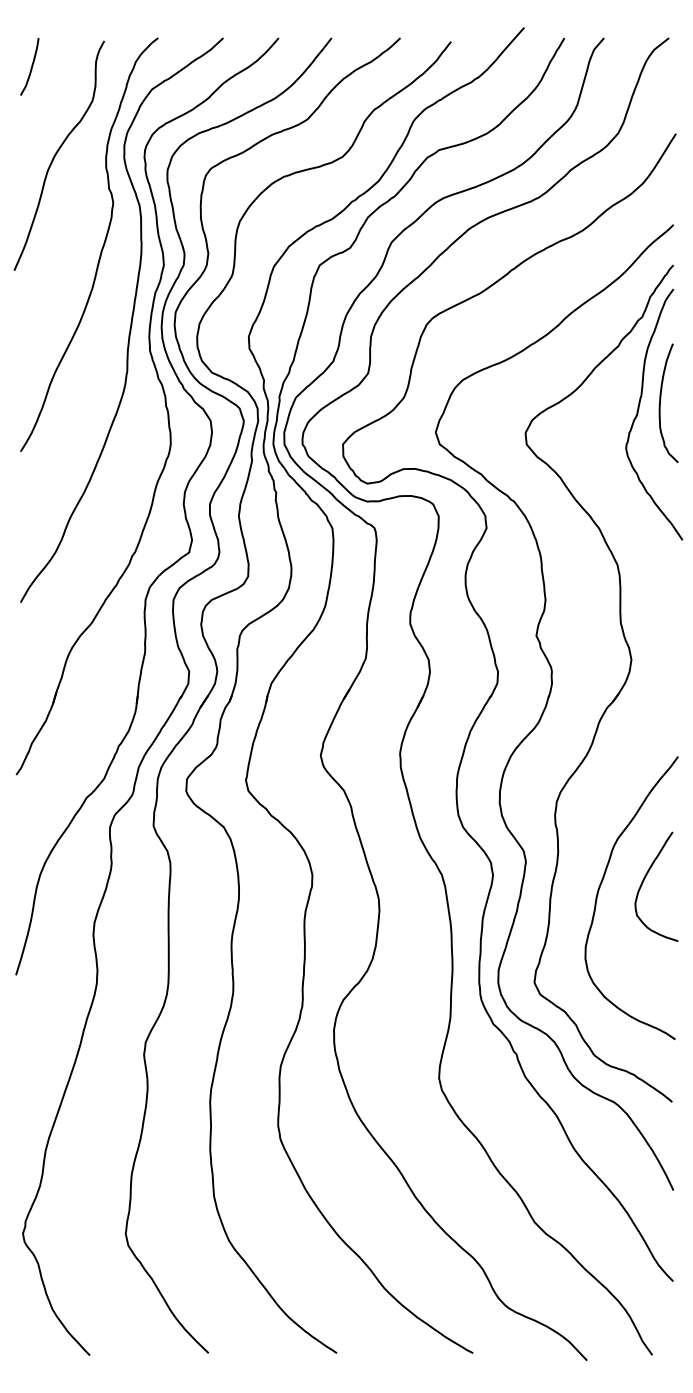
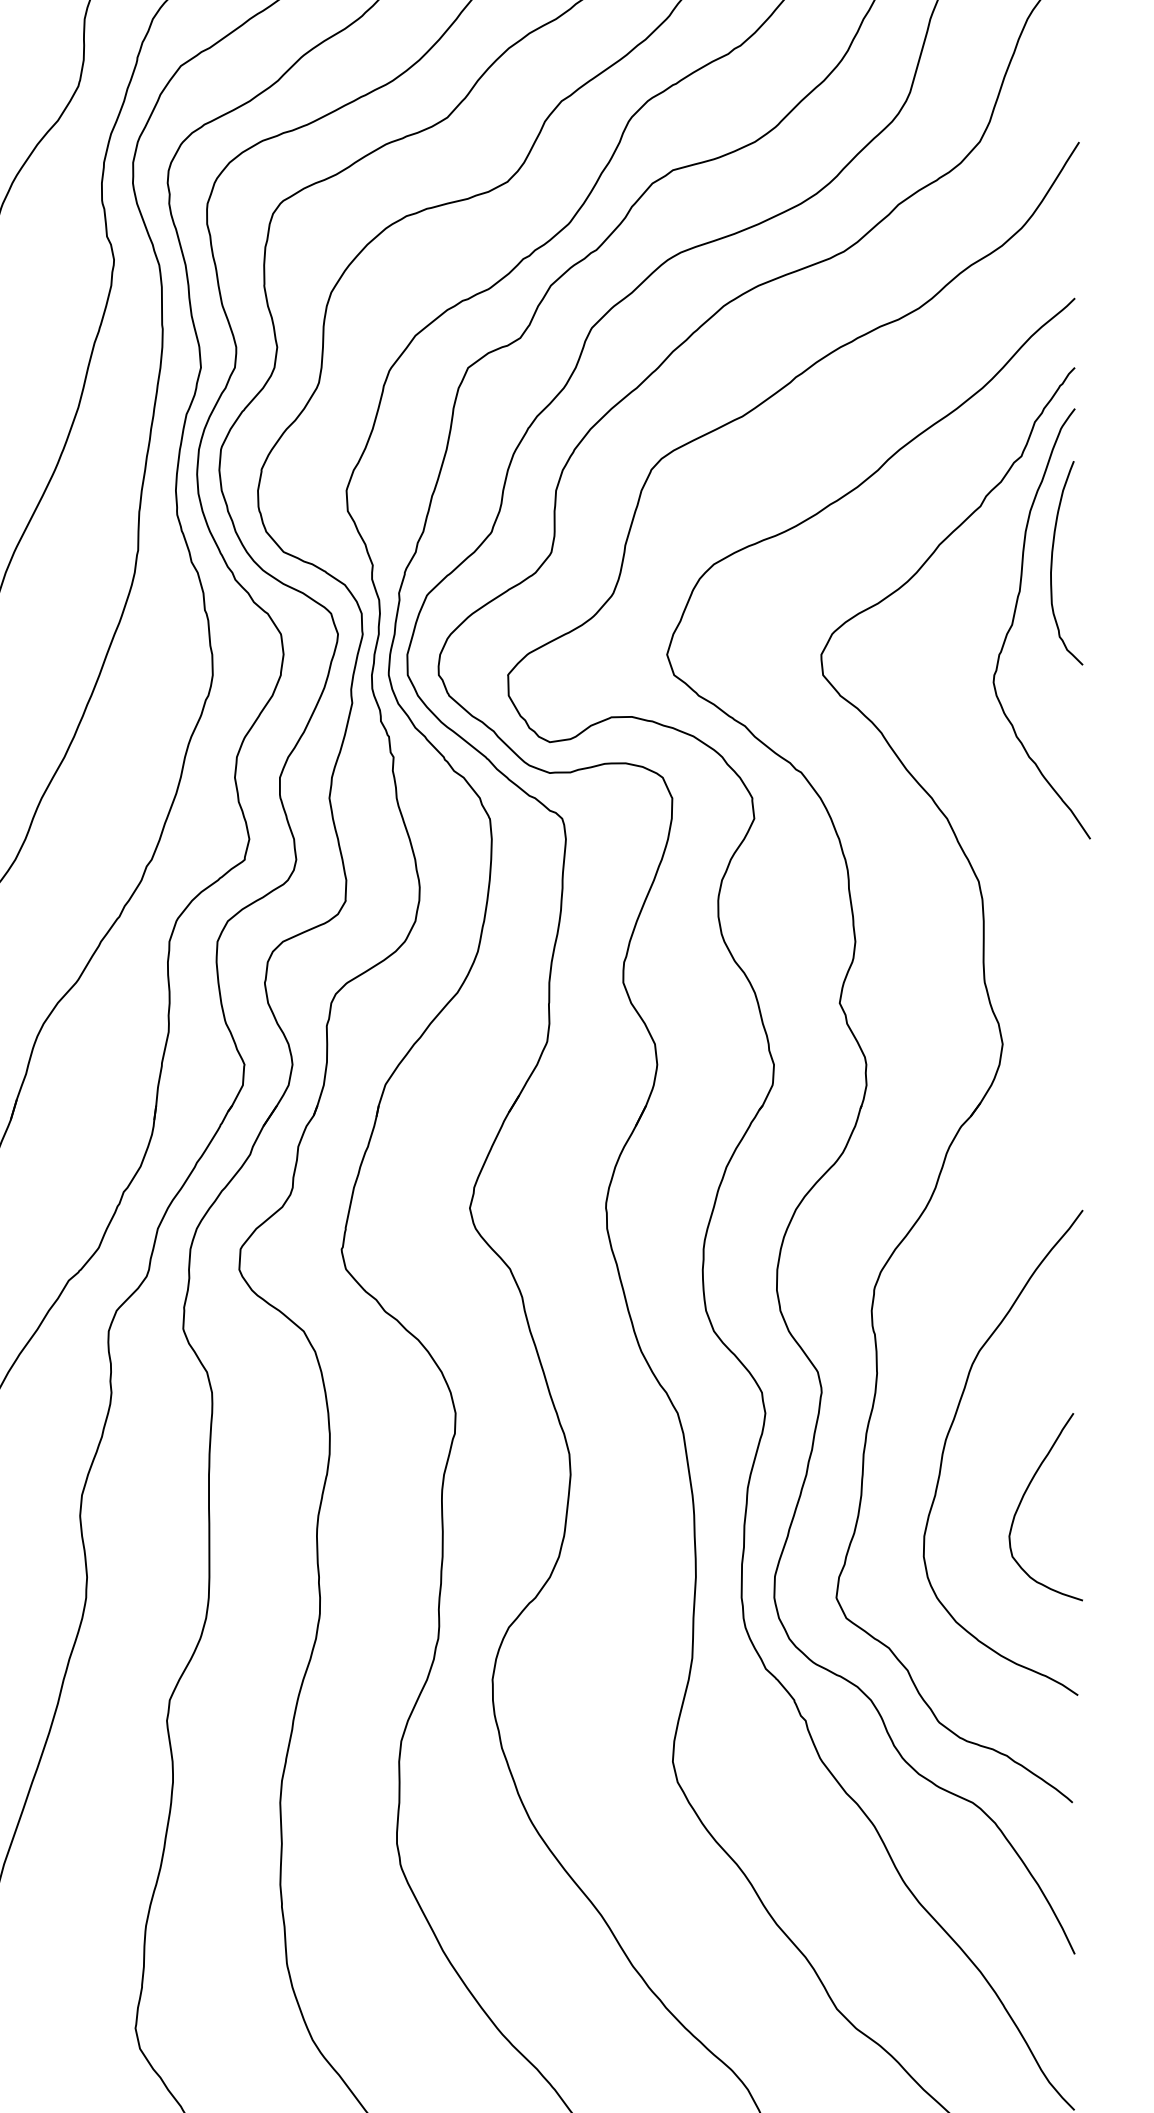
curve: (660, 403) -> (1052, 563), moved
curve: (643, 883) -> (1023, 1501), moved

